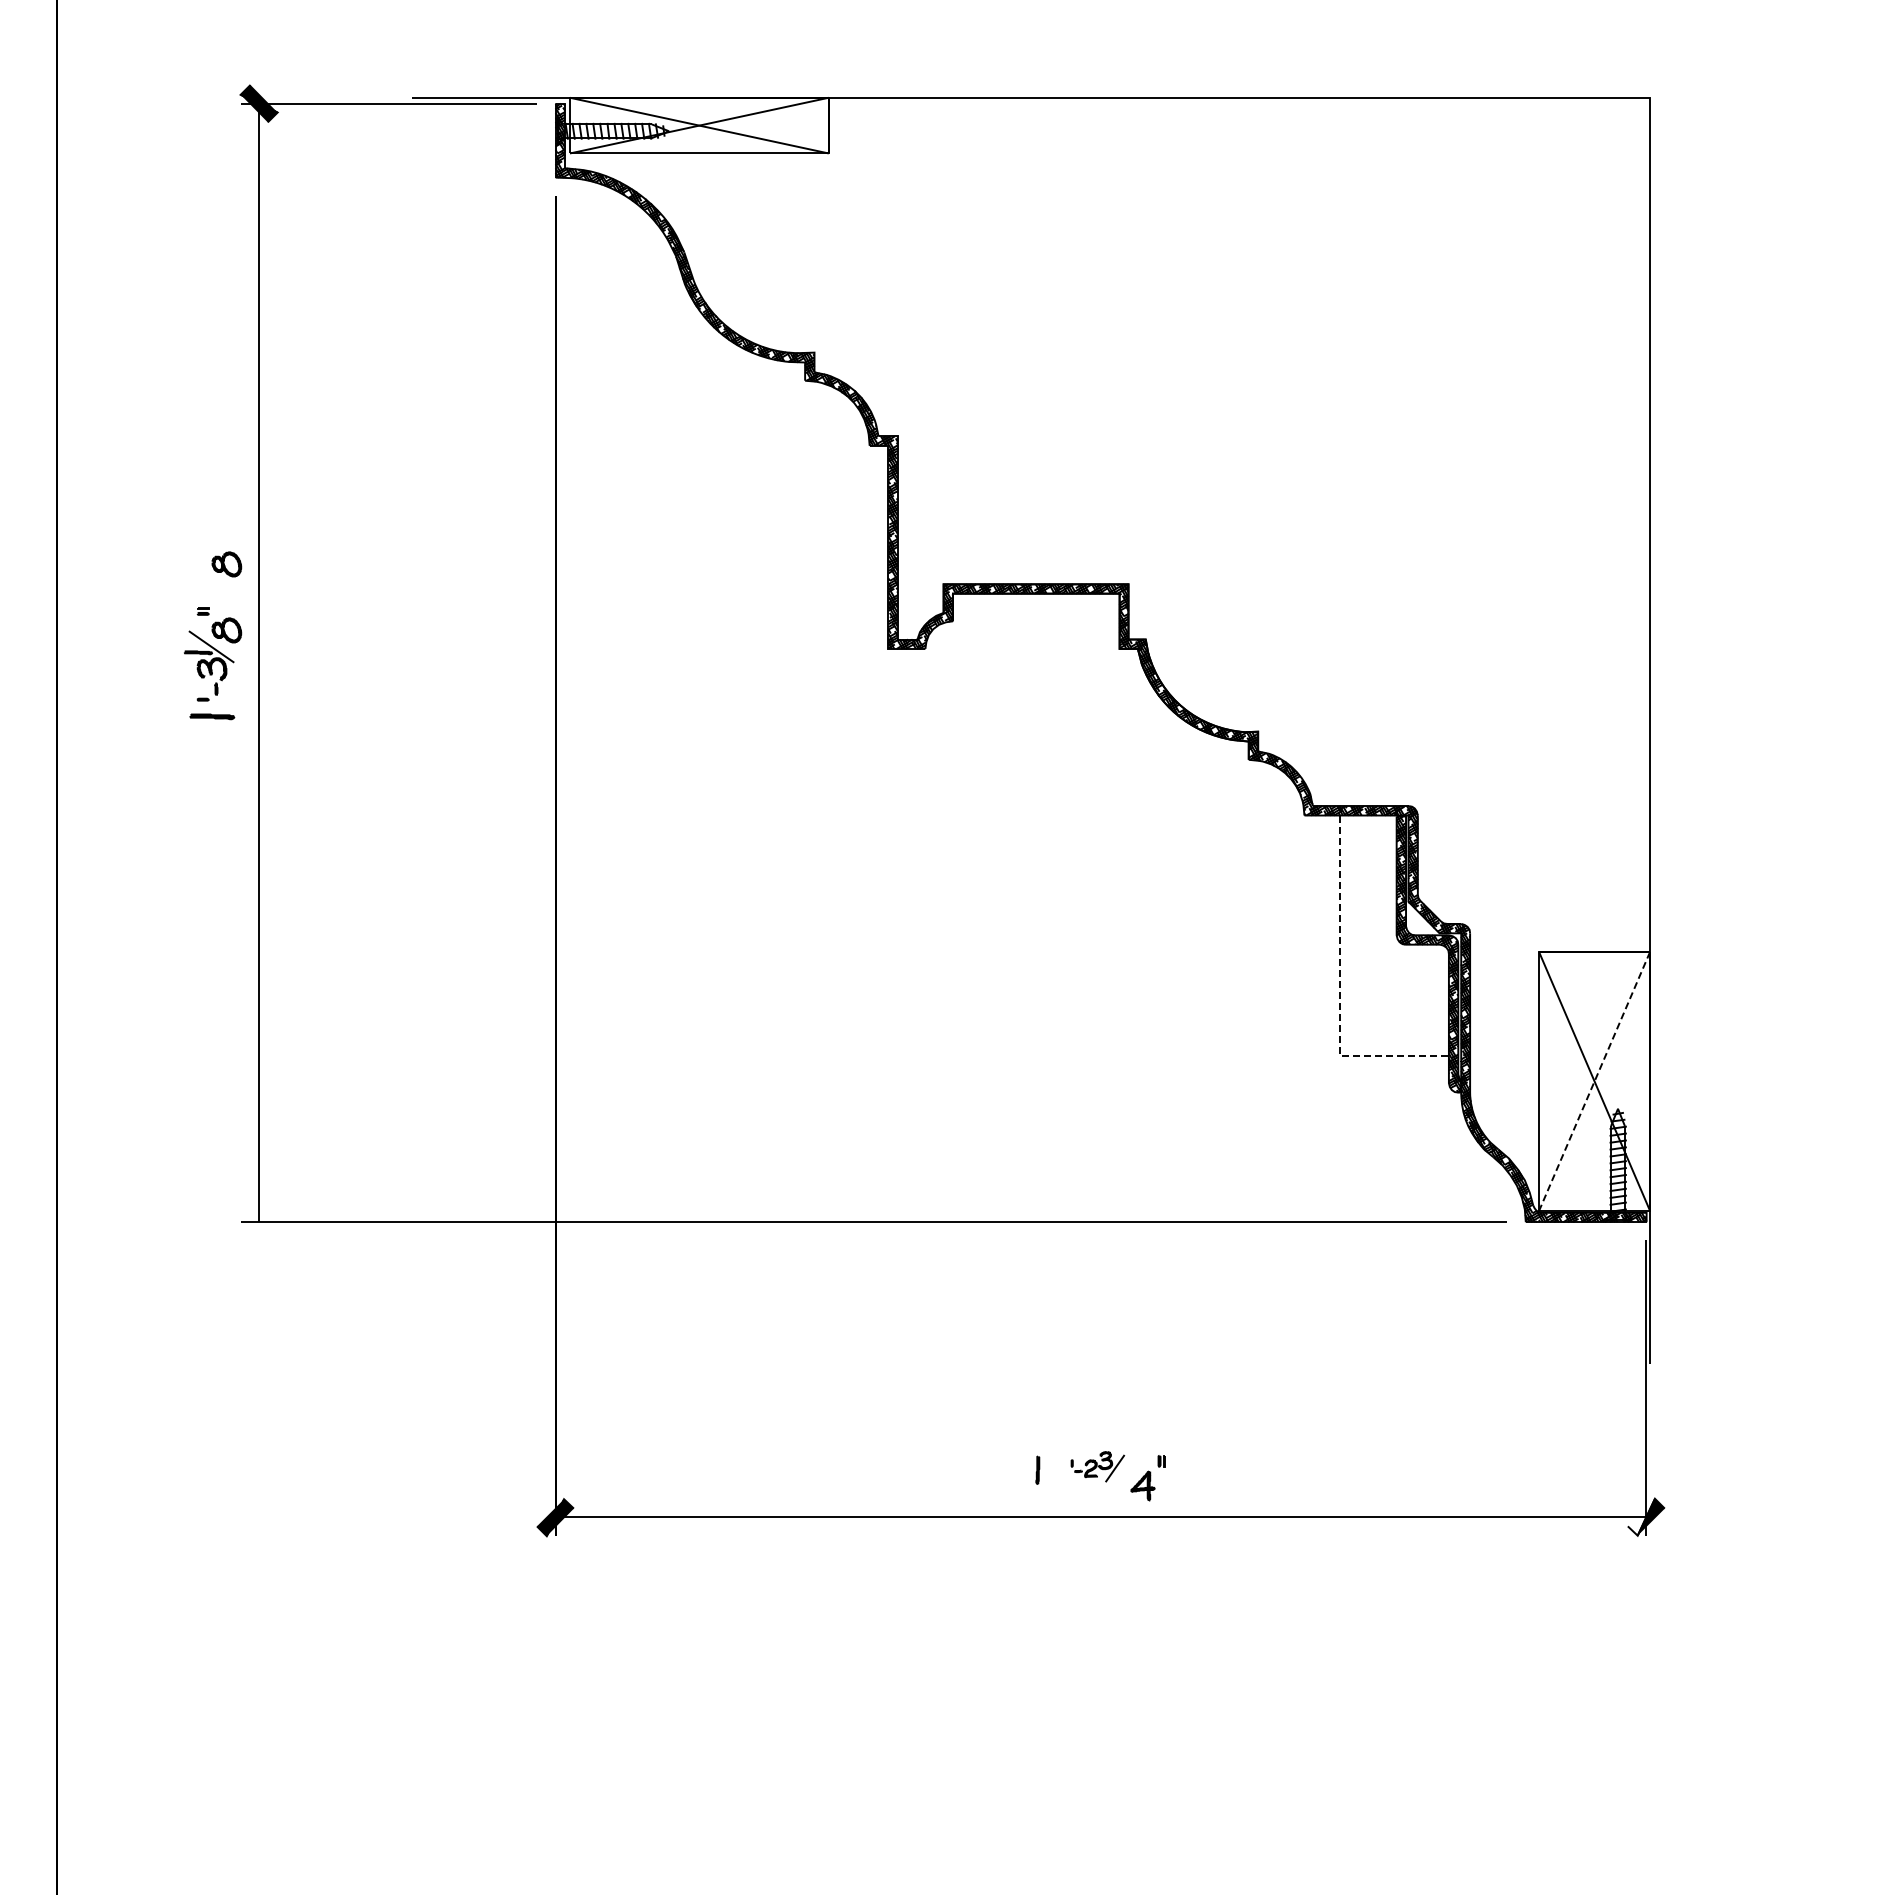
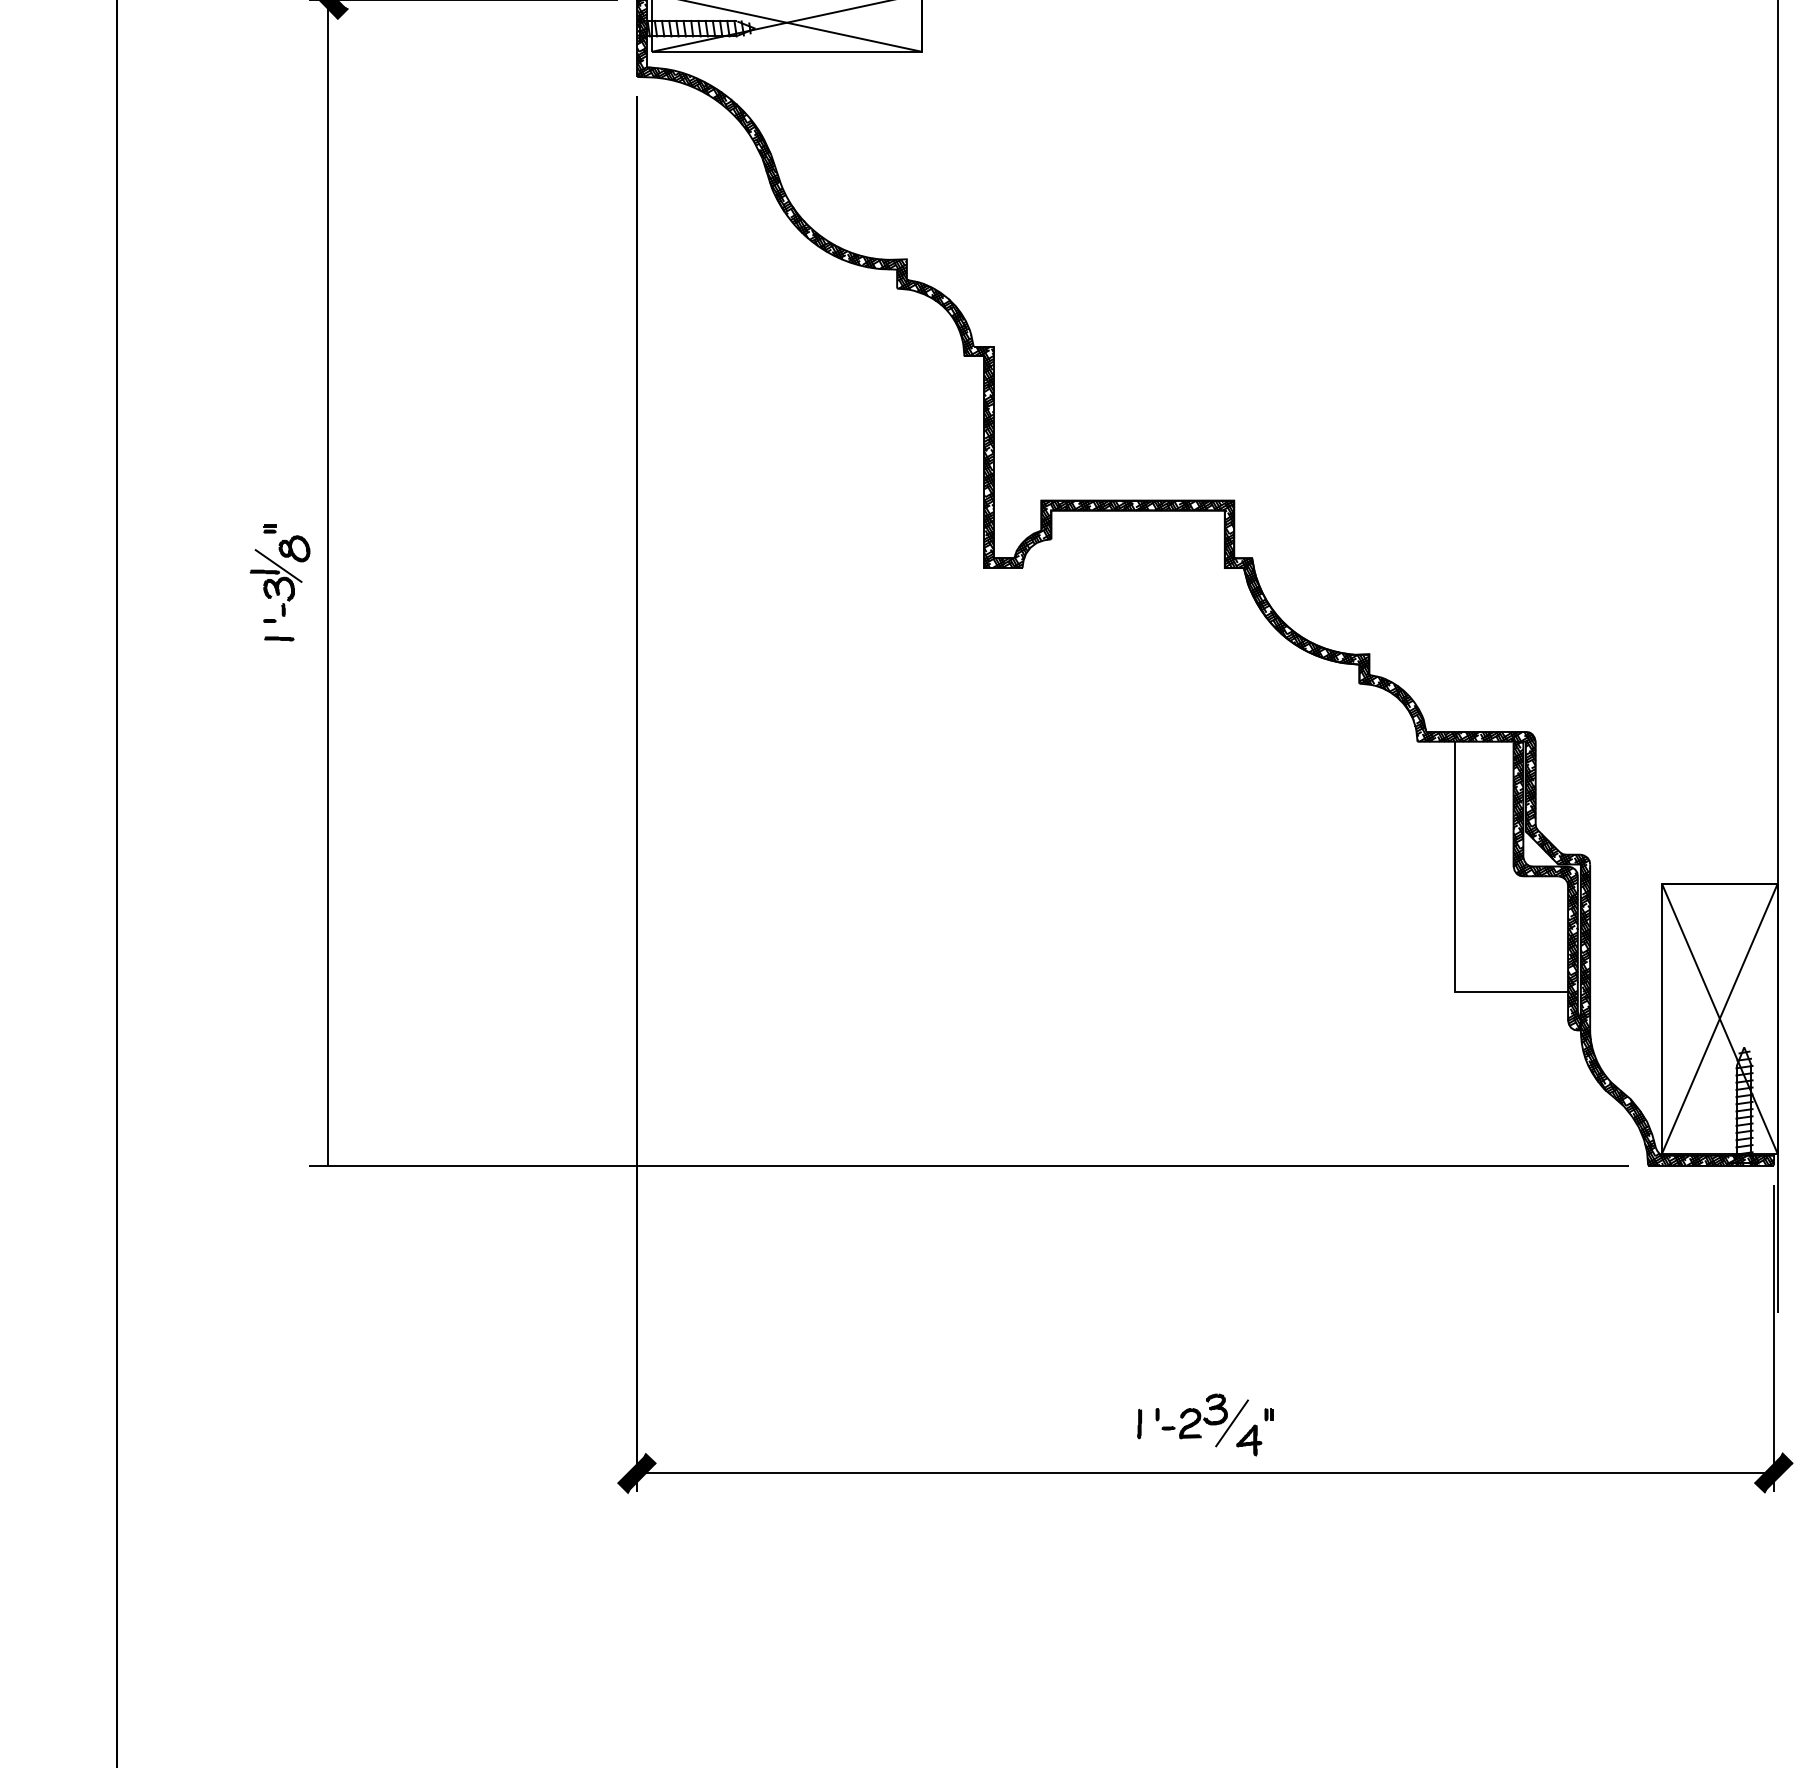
part: (226, 564) -> (294, 480), removed
part: (211, 716) -> (278, 638), size x0.62
line: (1339, 990) -> (1454, 924), dashed -> solid
line: (1594, 1081) -> (1719, 1018), dashed -> solid
part: (1097, 1466) -> (1201, 1420), size x1.67
fill: (1640, 1516) -> (1767, 1472), added

